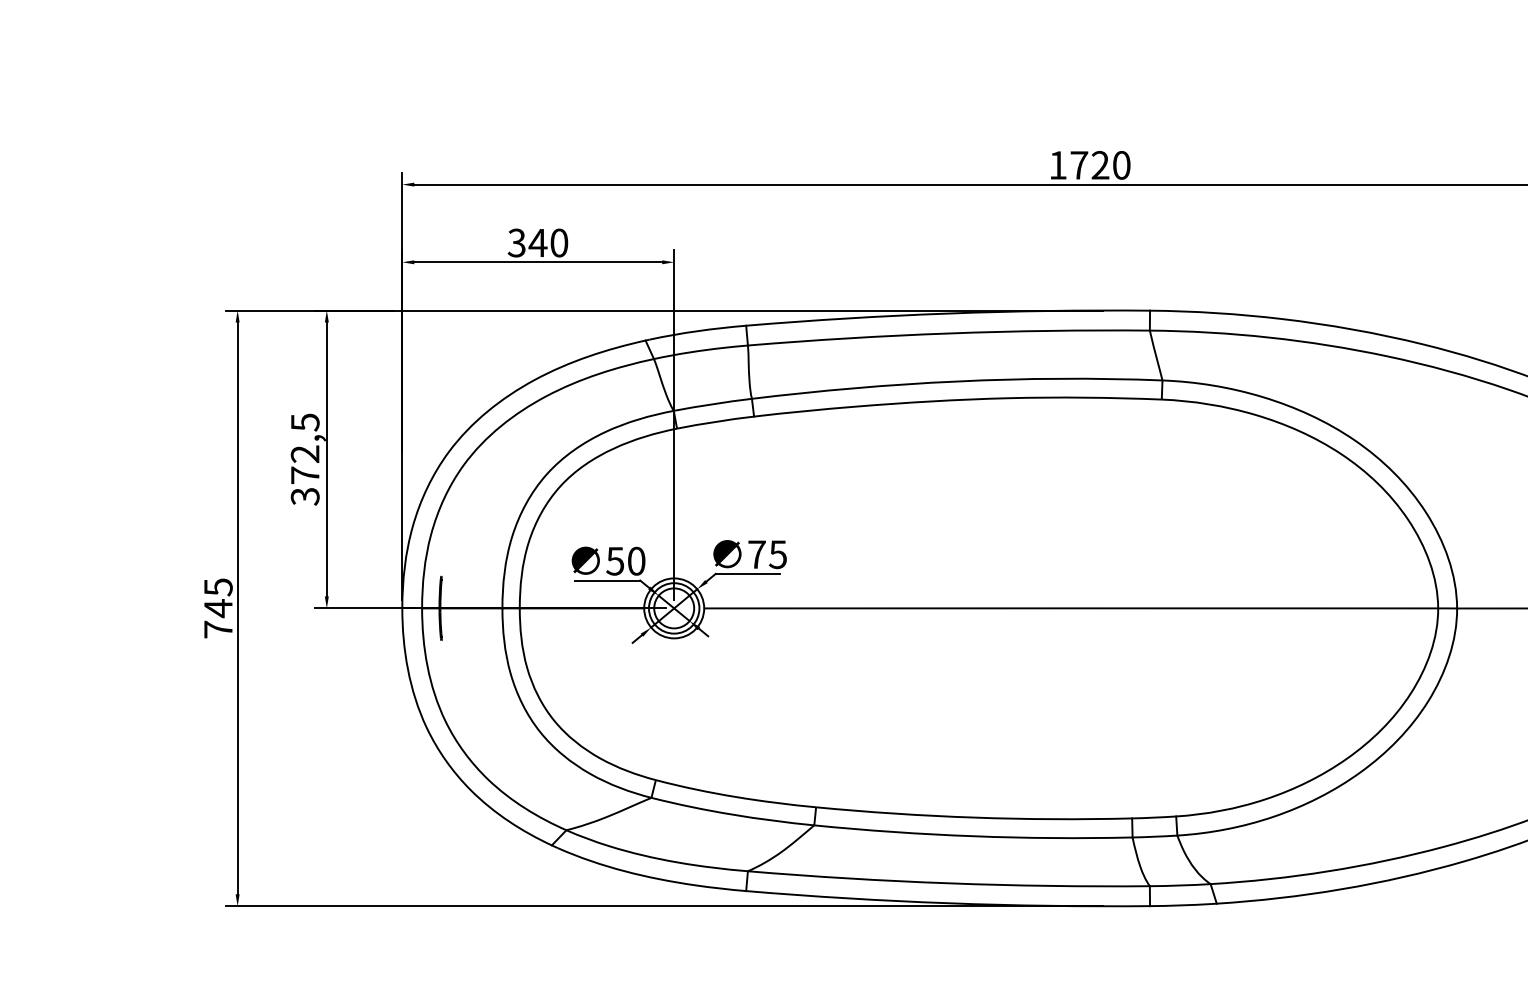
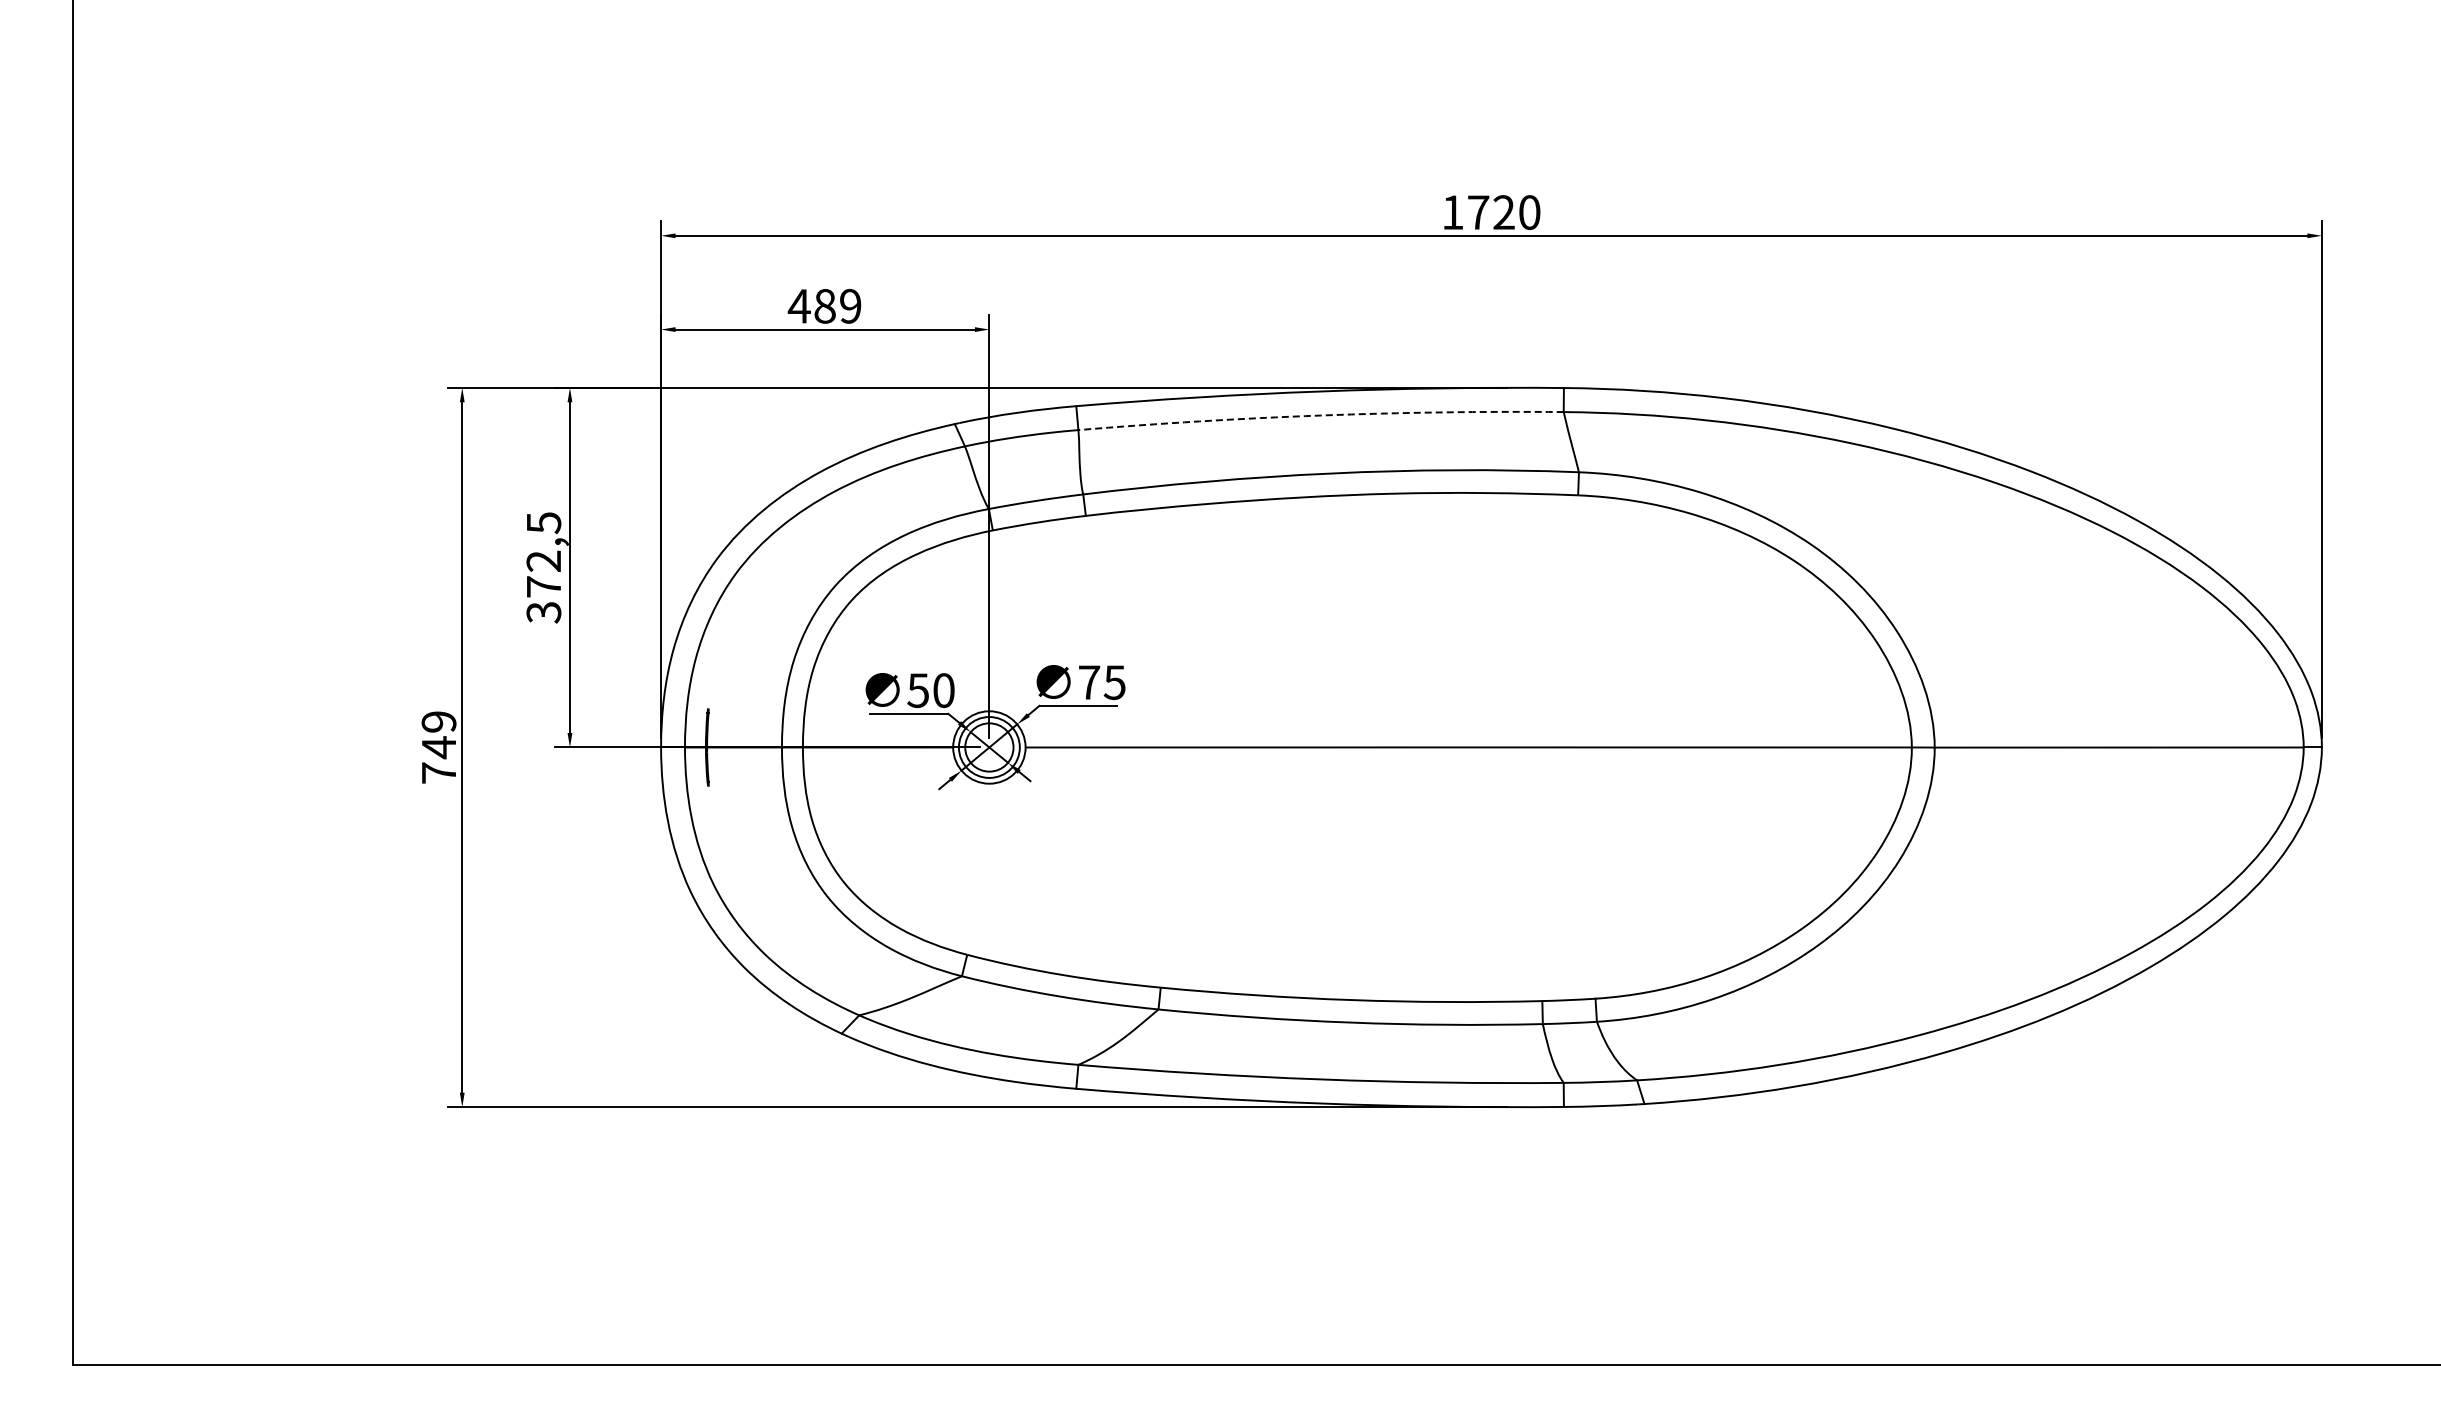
text: (537, 242) -> (824, 305), 340 -> 489
arc: (948, 333) -> (1320, 415), solid -> dashed
text: (217, 587) -> (438, 722), 745 -> 749

